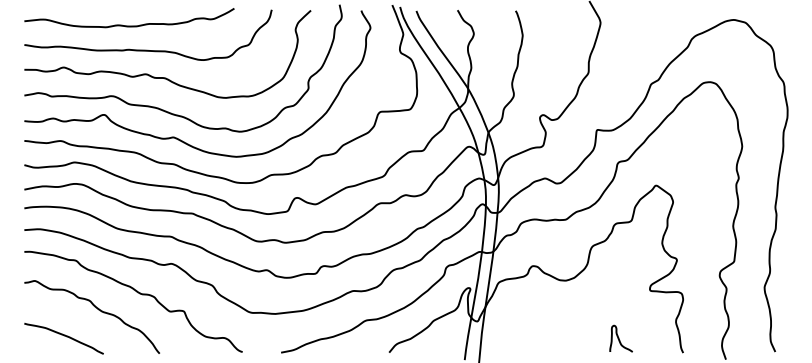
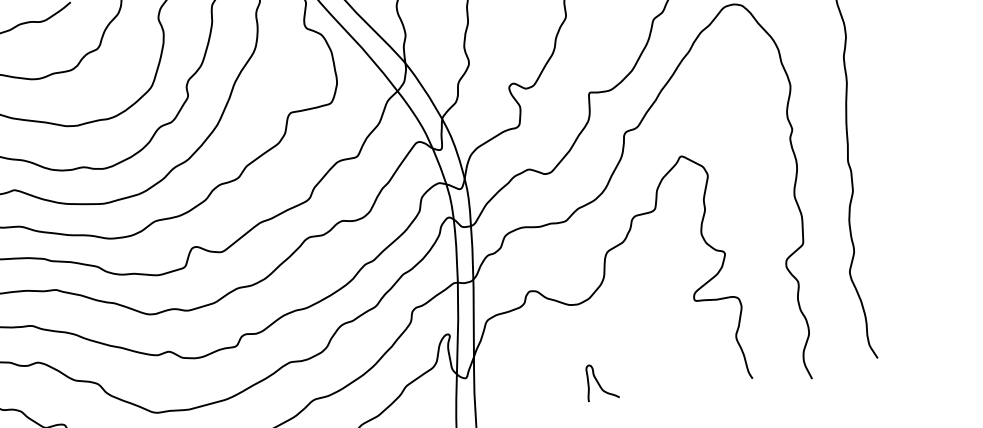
curve: (619, 338) -> (598, 381), moved

